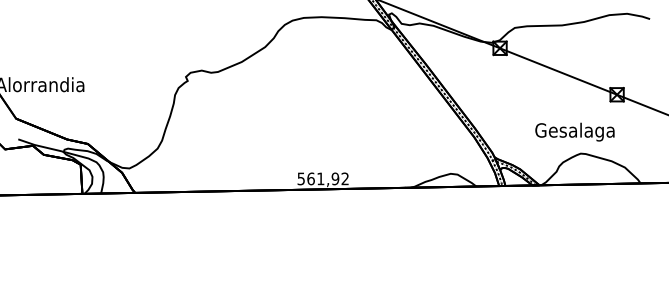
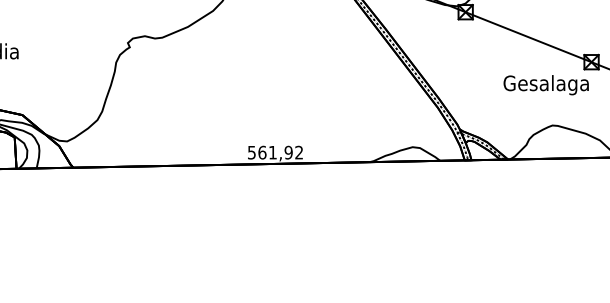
text: (574, 131) -> (545, 84), moved

